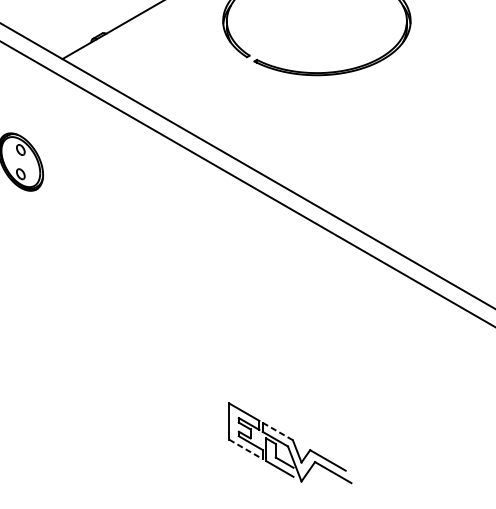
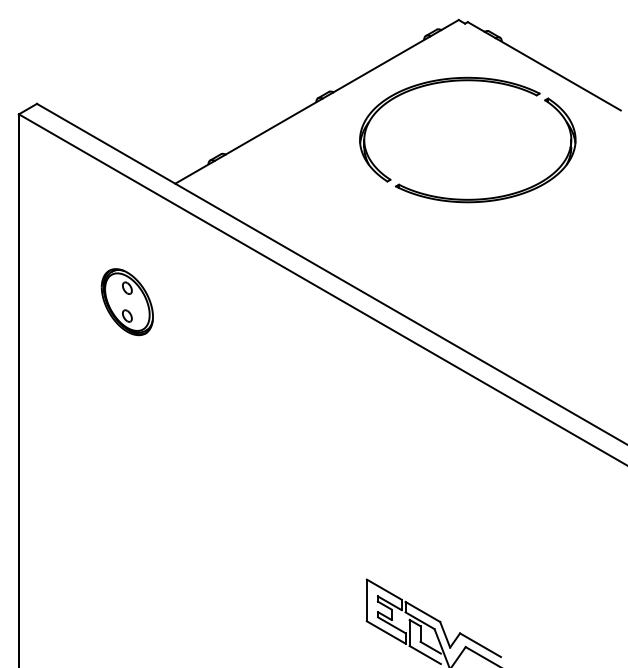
line: (277, 431) -> (422, 611), dashed -> solid
line: (246, 449) -> (386, 632), dashed -> solid

